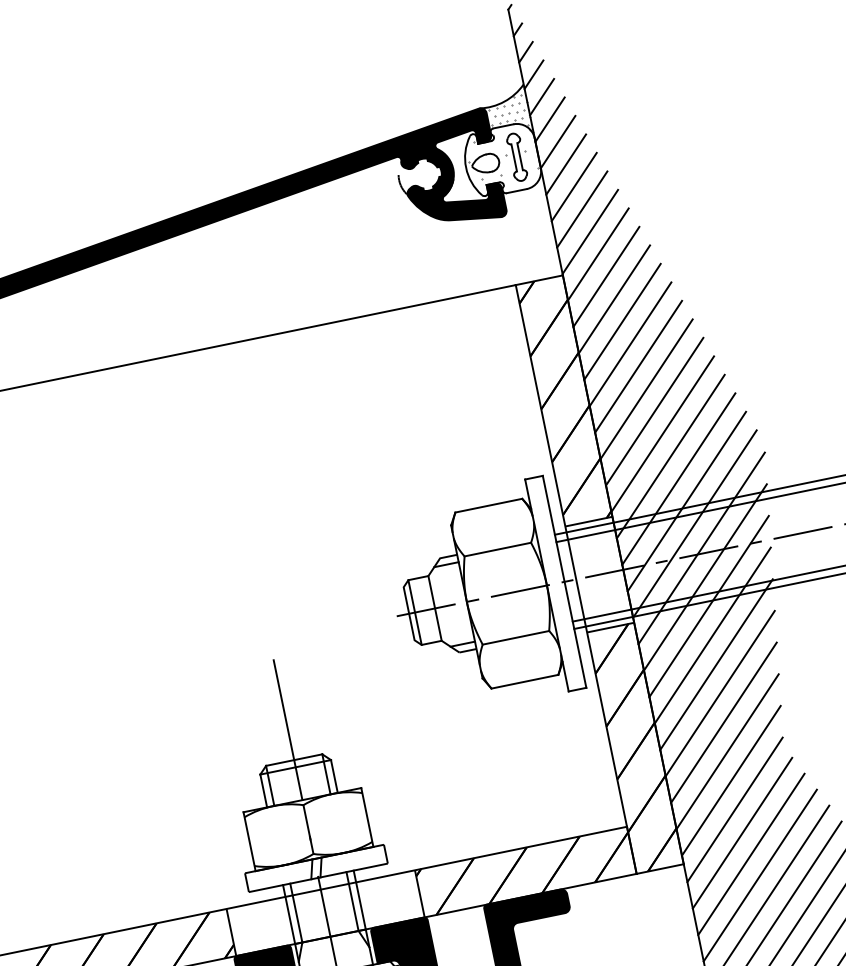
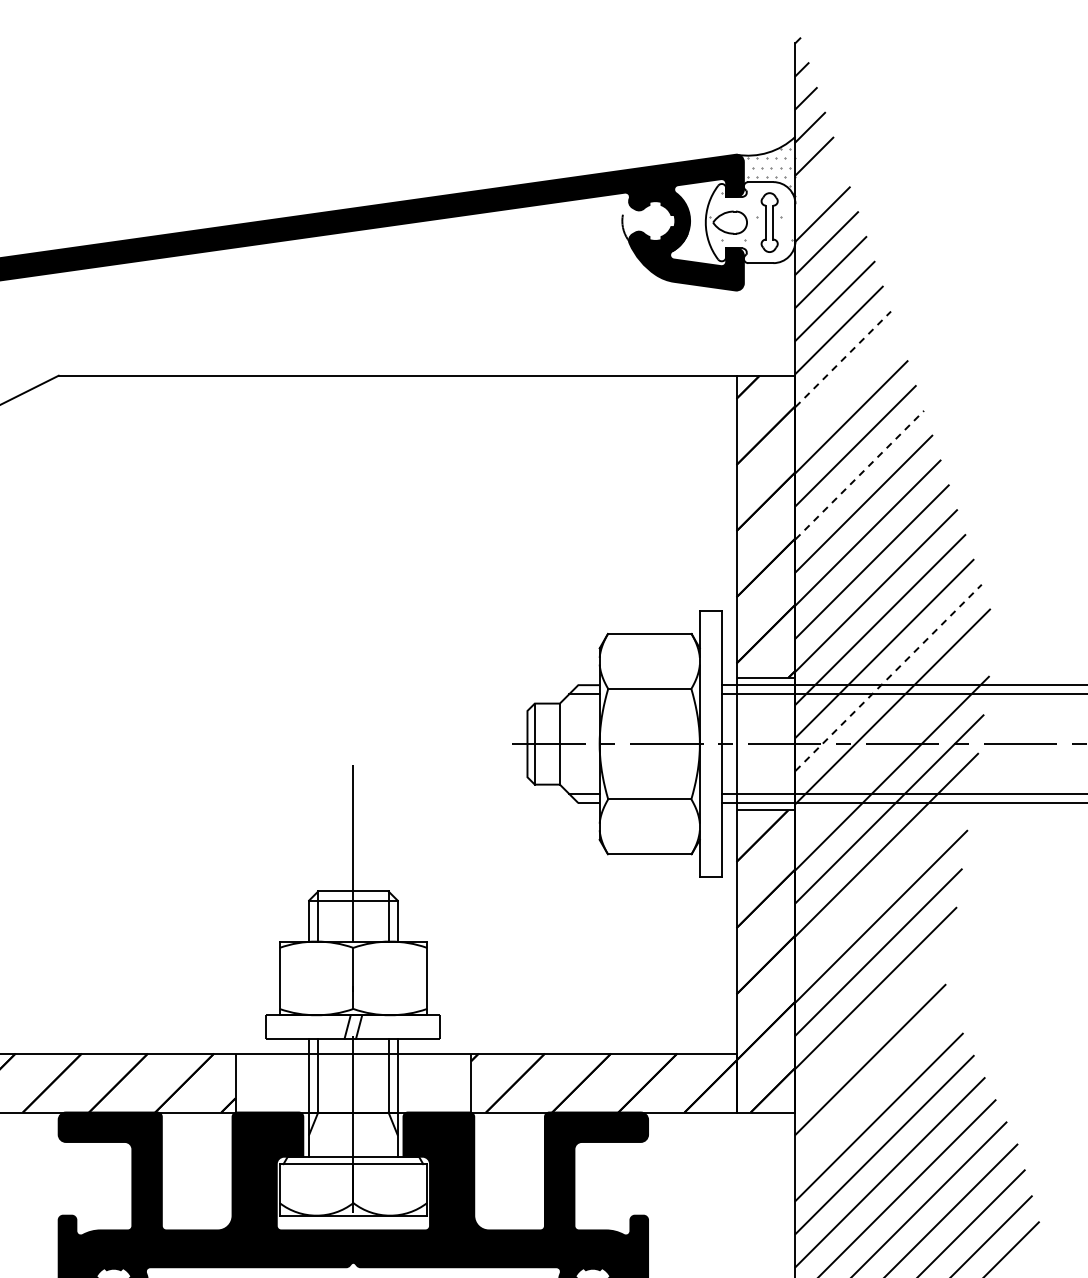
line: (550, 119) -> (818, 185), removed
line: (598, 254) -> (843, 359), solid -> dashed
line: (606, 277) -> (847, 388), removed
line: (630, 344) -> (859, 475), solid -> dashed
line: (686, 501) -> (888, 677), solid -> dashed
line: (701, 548) -> (894, 737), removed
line: (716, 664) -> (883, 880), removed
line: (730, 780) -> (872, 1023), removed
line: (742, 833) -> (873, 1089), removed

